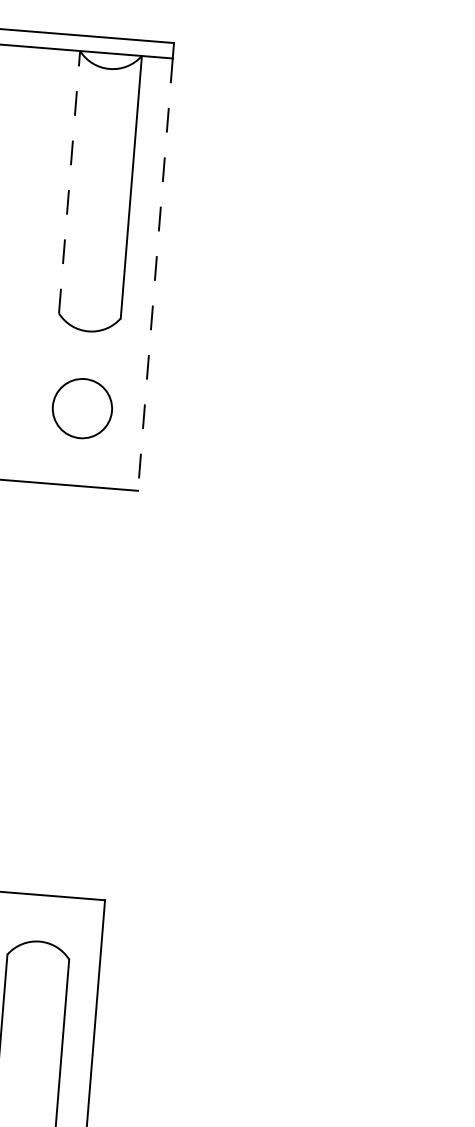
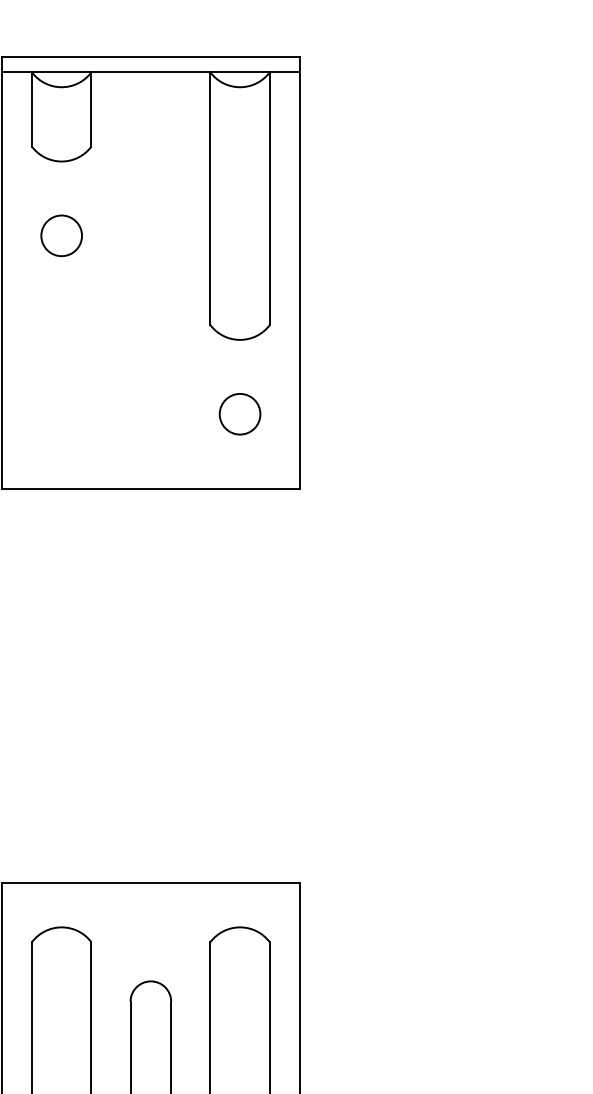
line: (69, 182) -> (210, 198), dashed -> solid
line: (155, 274) -> (299, 280), dashed -> solid
circle: (81, 407) -> (239, 413), size x0.71

